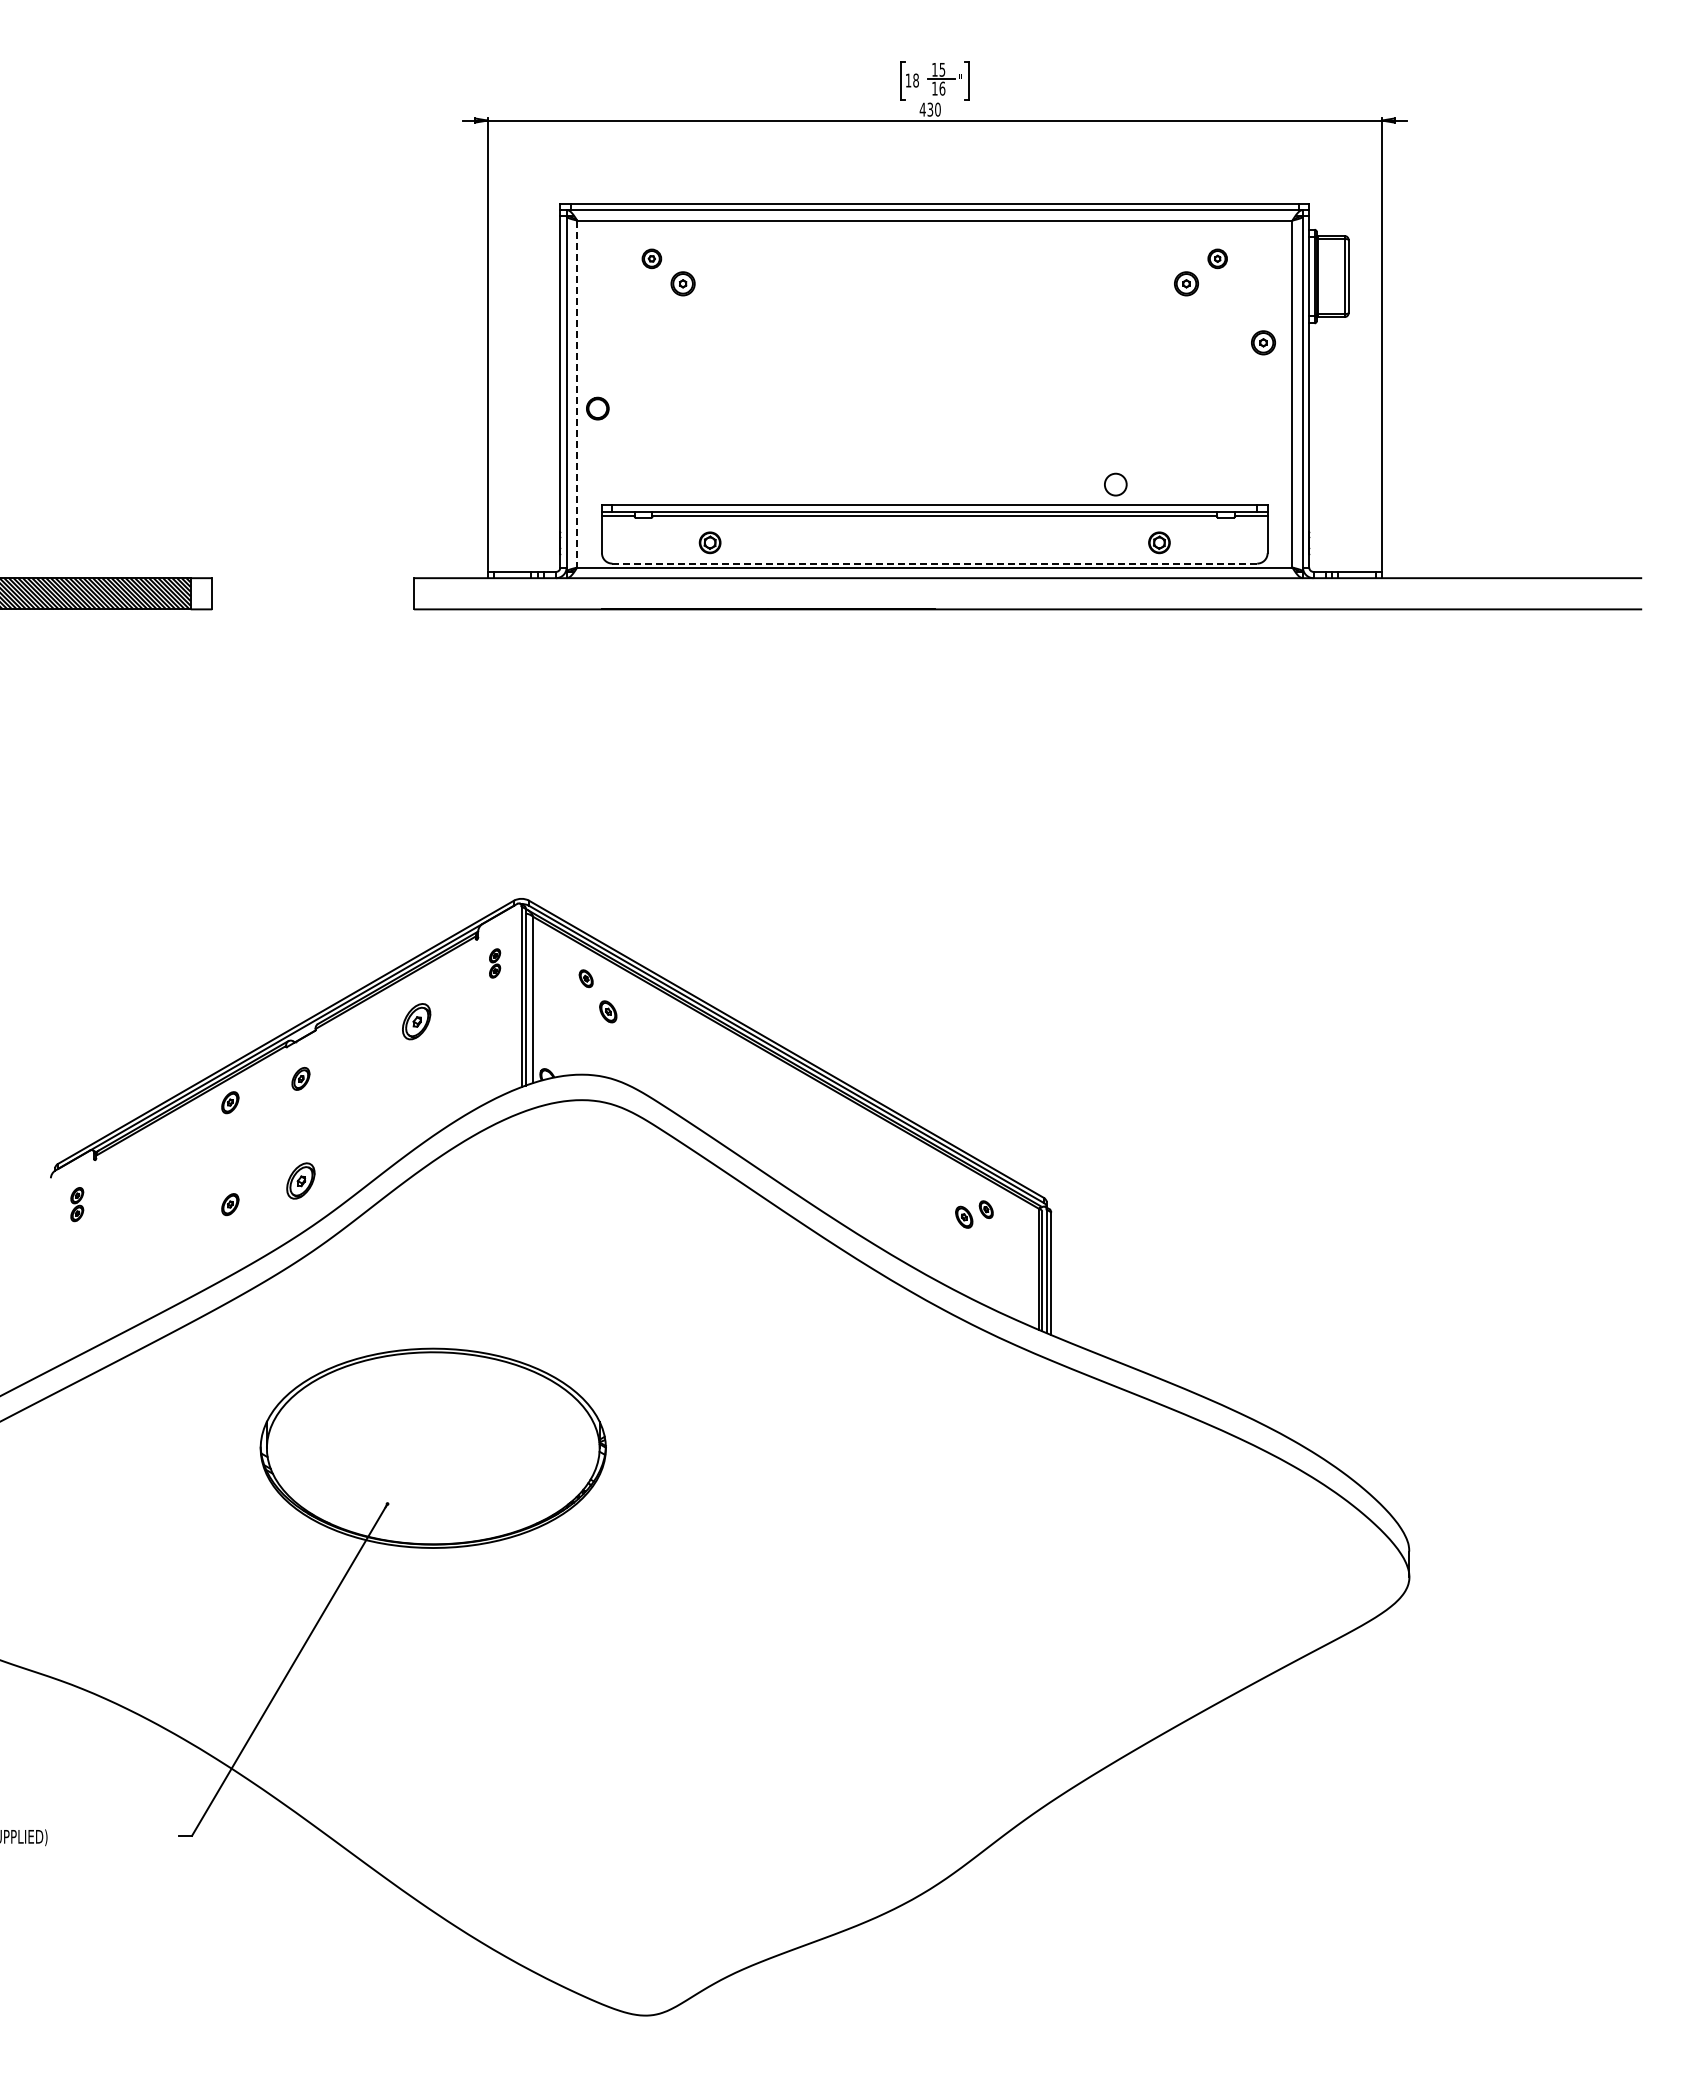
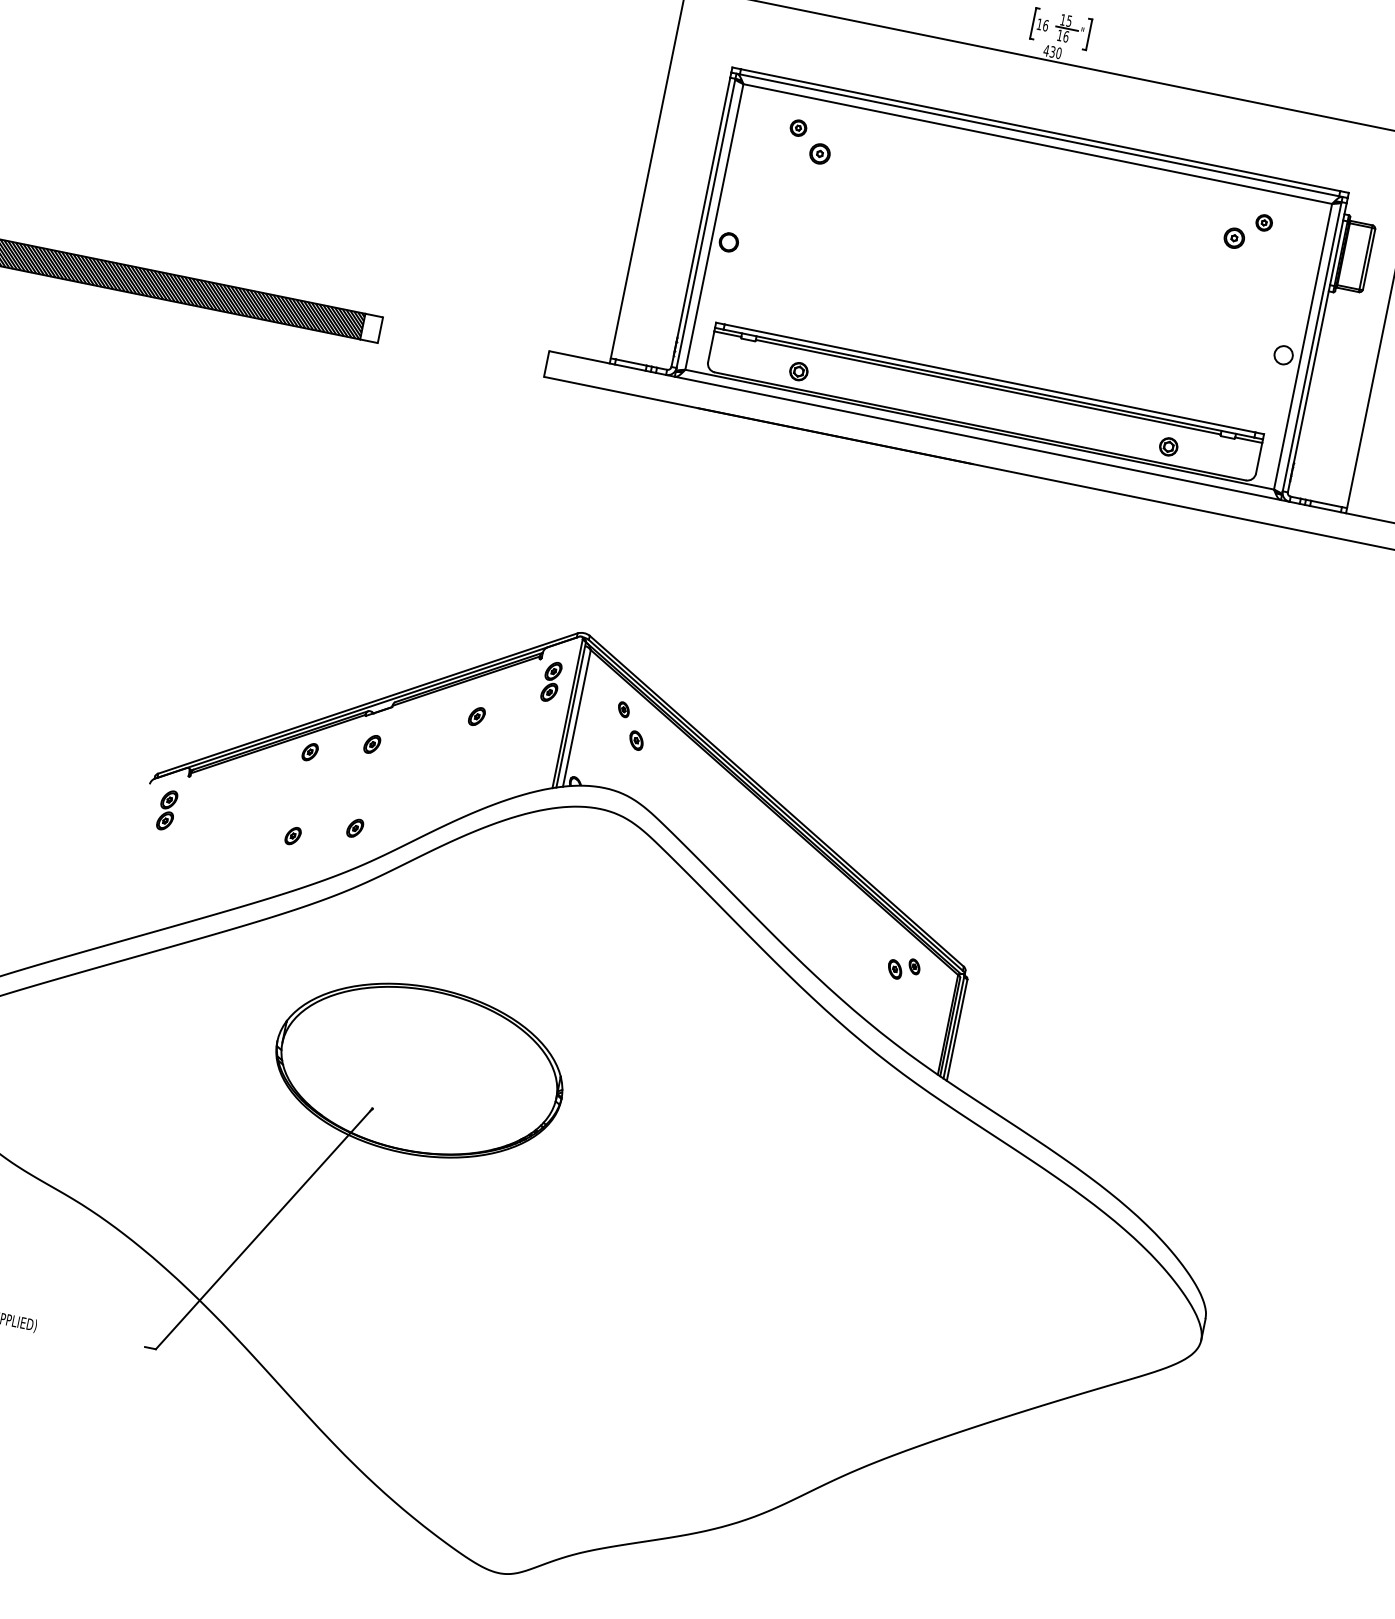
text: (916, 80) -> (1046, 25), 18 -> 16
part: (1263, 342) -> (1287, 299), removed
line: (577, 394) -> (714, 227), dashed -> solid
circle: (1115, 484) -> (1283, 355), moved
line: (934, 563) -> (980, 426), dashed -> solid
part: (494, 963) -> (550, 681), size x1.67
part: (415, 1021) -> (476, 716), size x0.62
part: (300, 1180) -> (354, 827), size x0.62
part: (76, 1204) -> (166, 810), size x1.43

